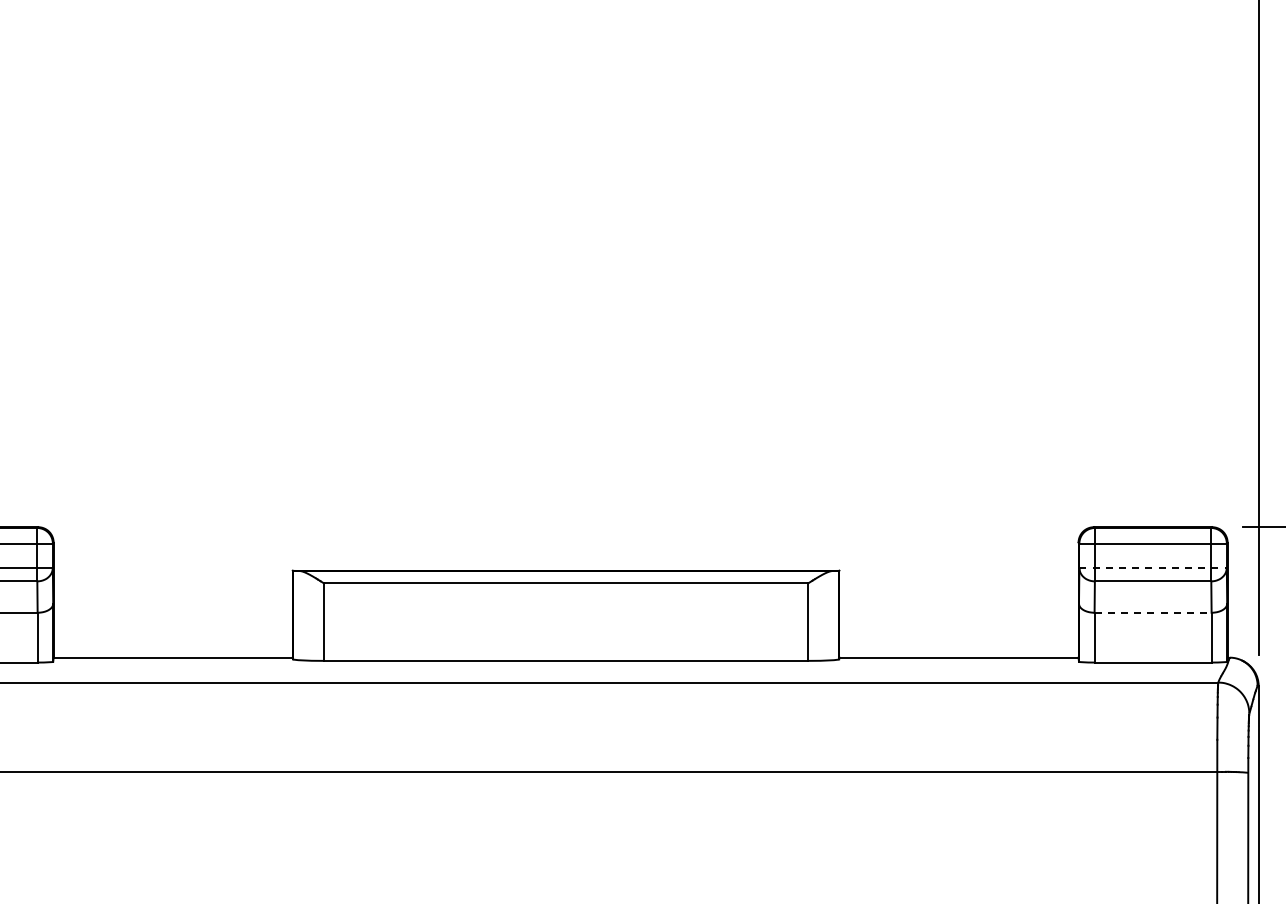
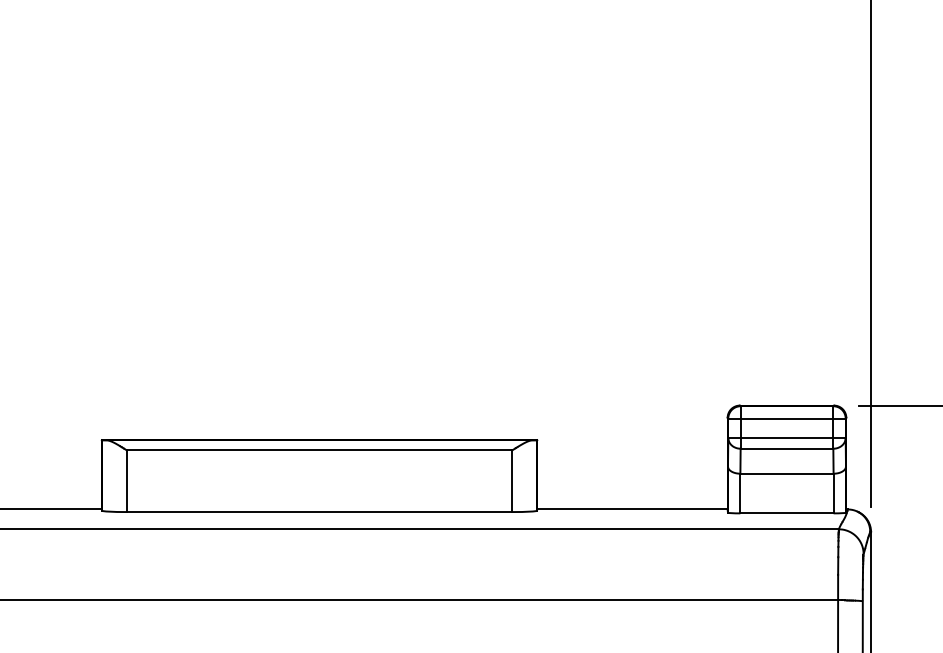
line: (1153, 567) -> (787, 437), dashed -> solid
line: (1153, 612) -> (787, 473), dashed -> solid

